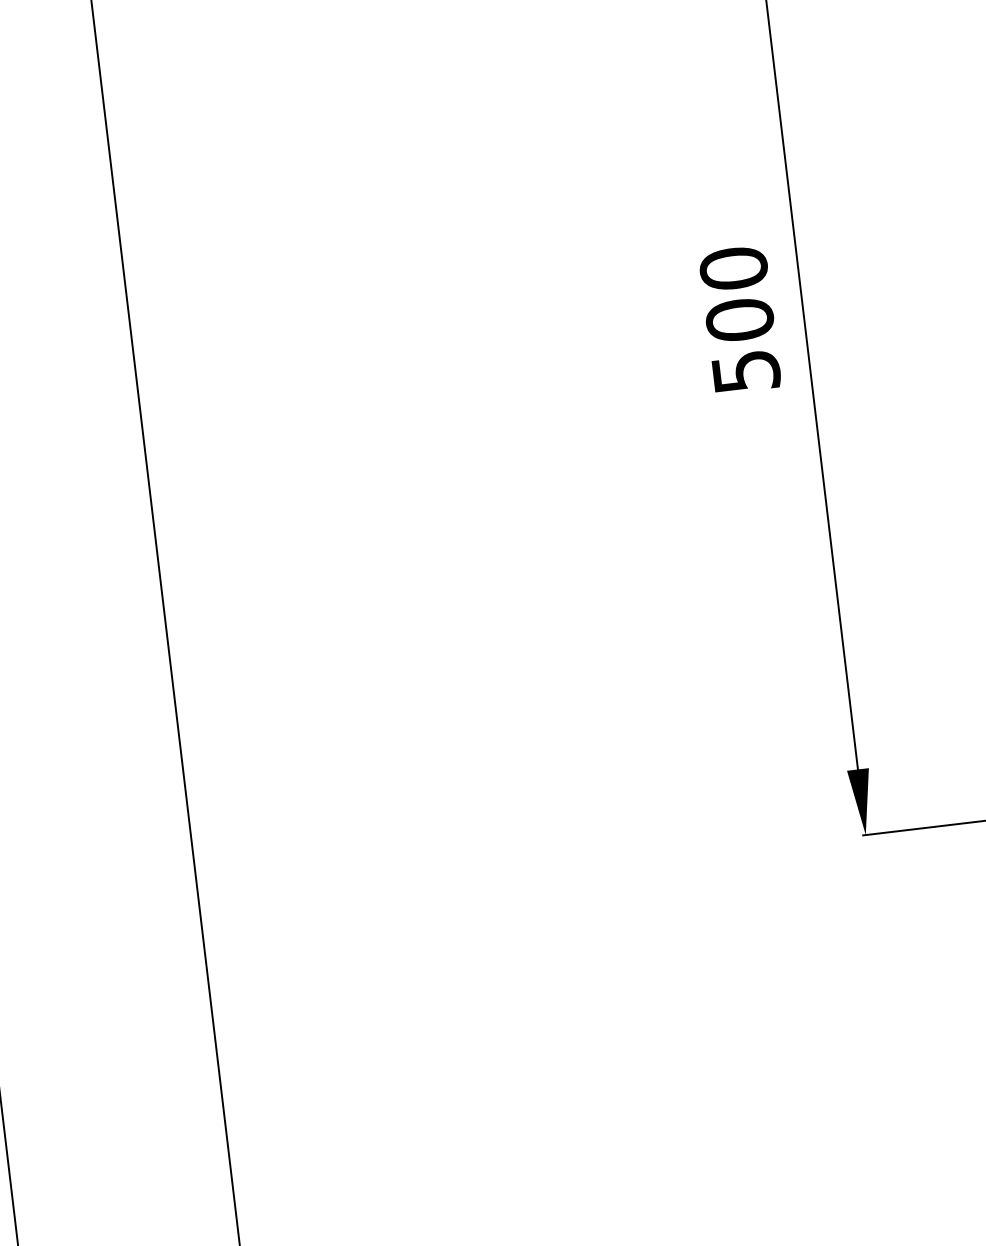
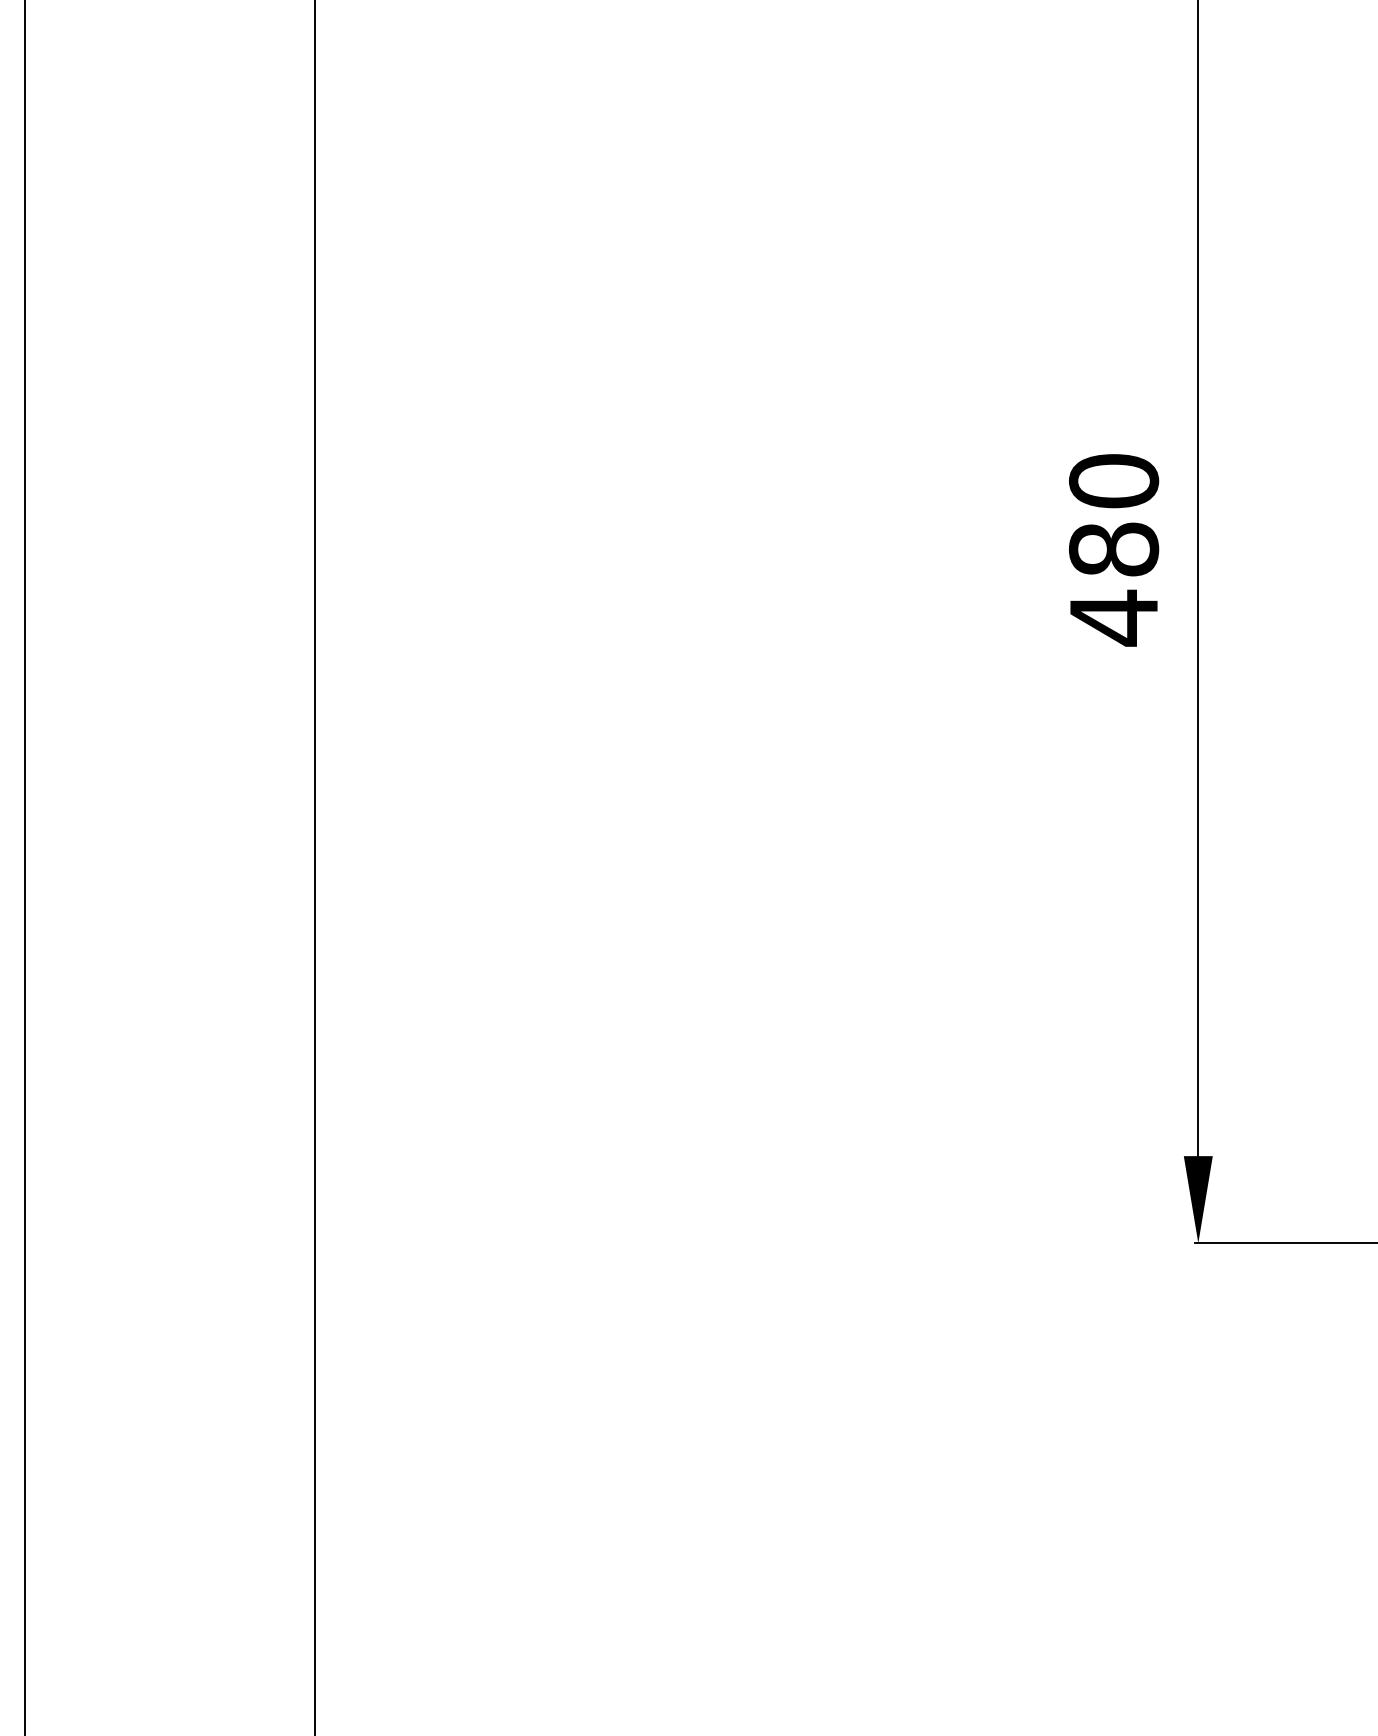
text: (743, 346) -> (1114, 584), 500 -> 480

